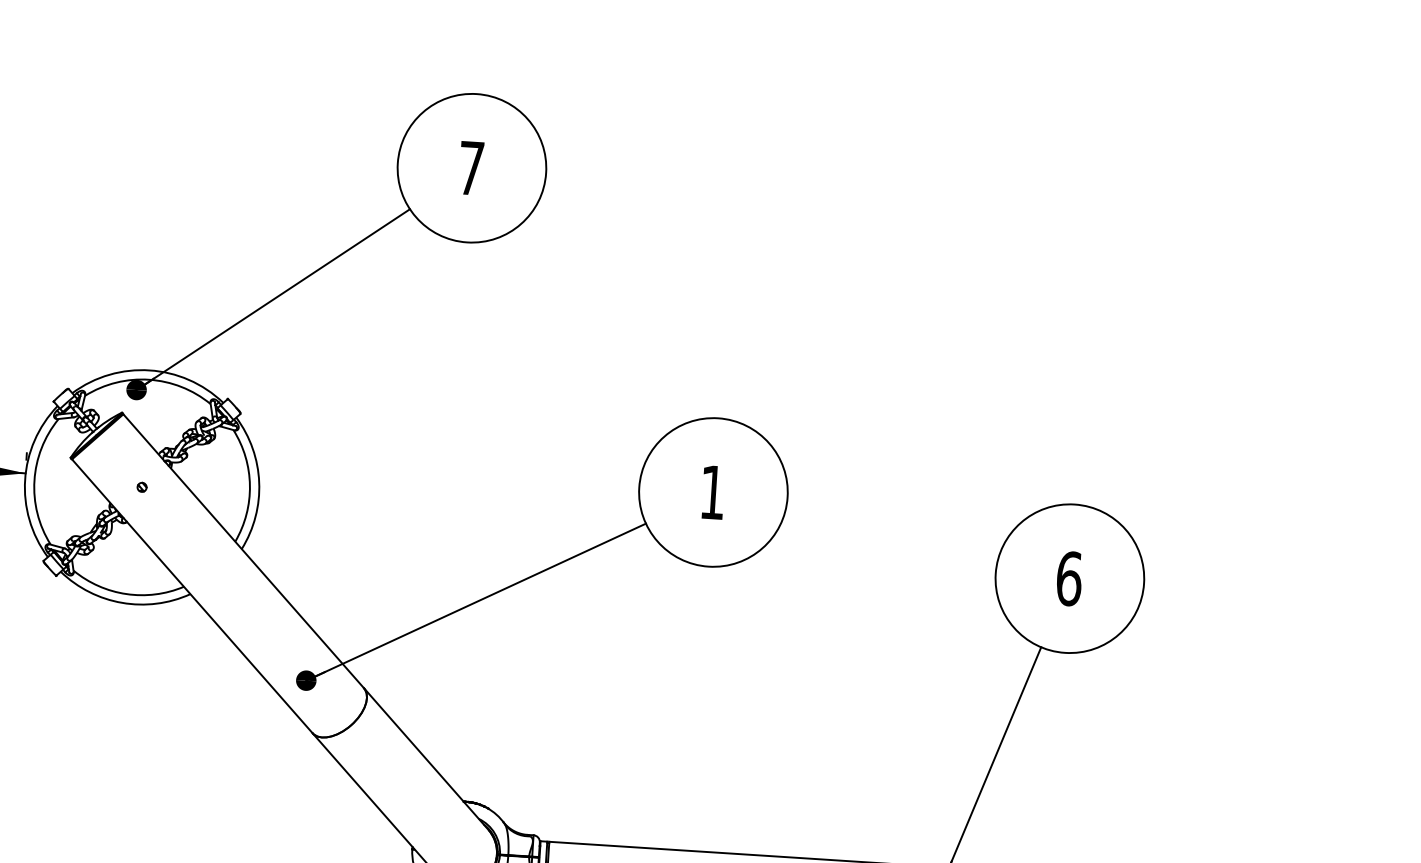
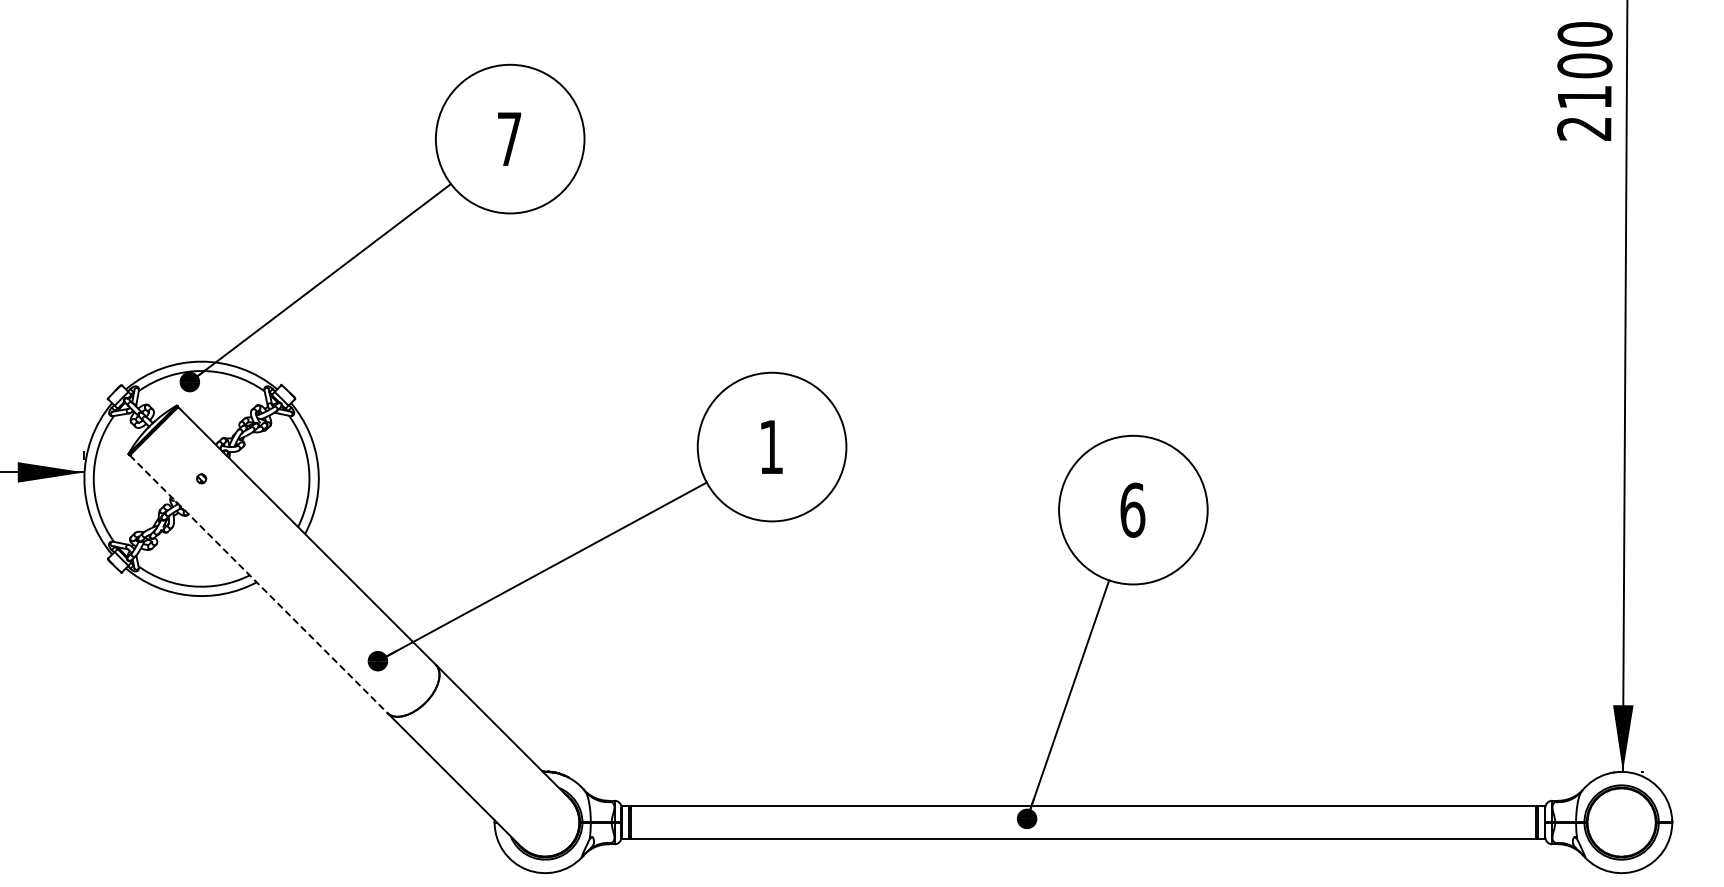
line: (193, 596) -> (259, 584), solid -> dashed

